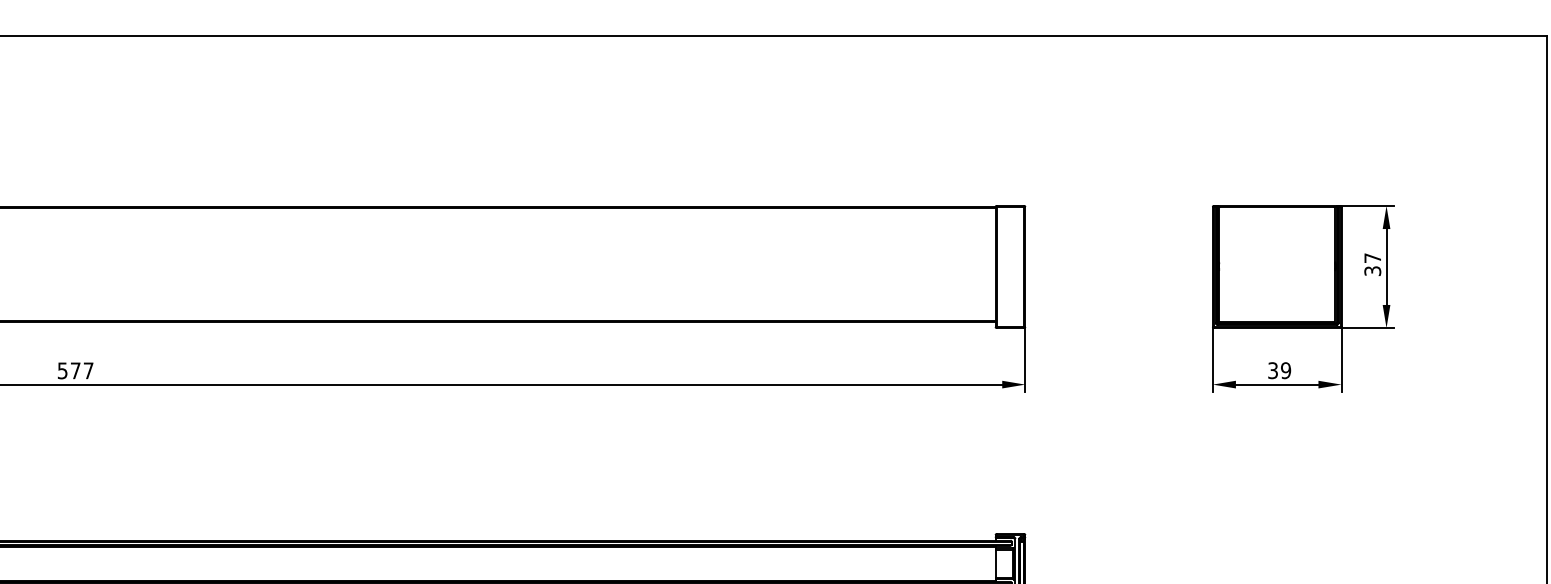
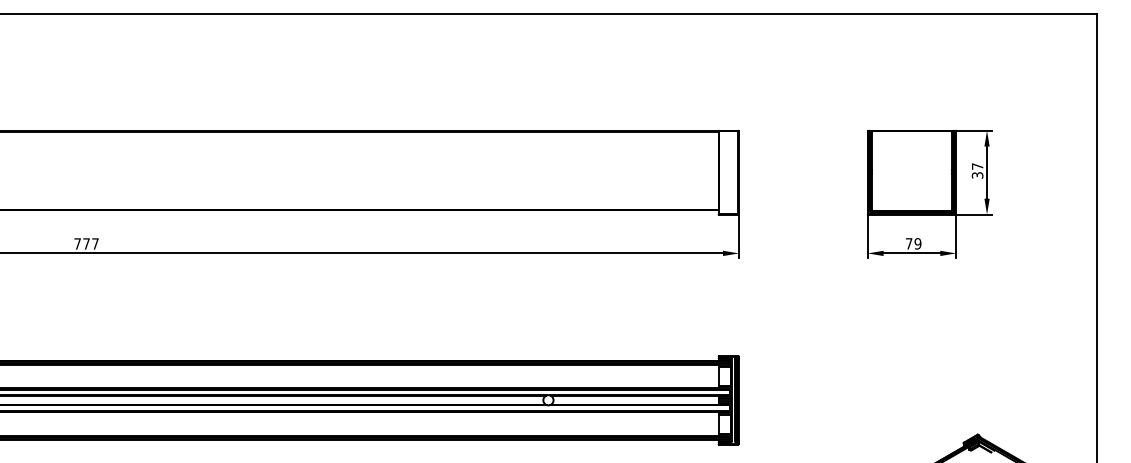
text: (62, 370) -> (77, 243), 577 -> 777
text: (1272, 370) -> (908, 243), 39 -> 79

